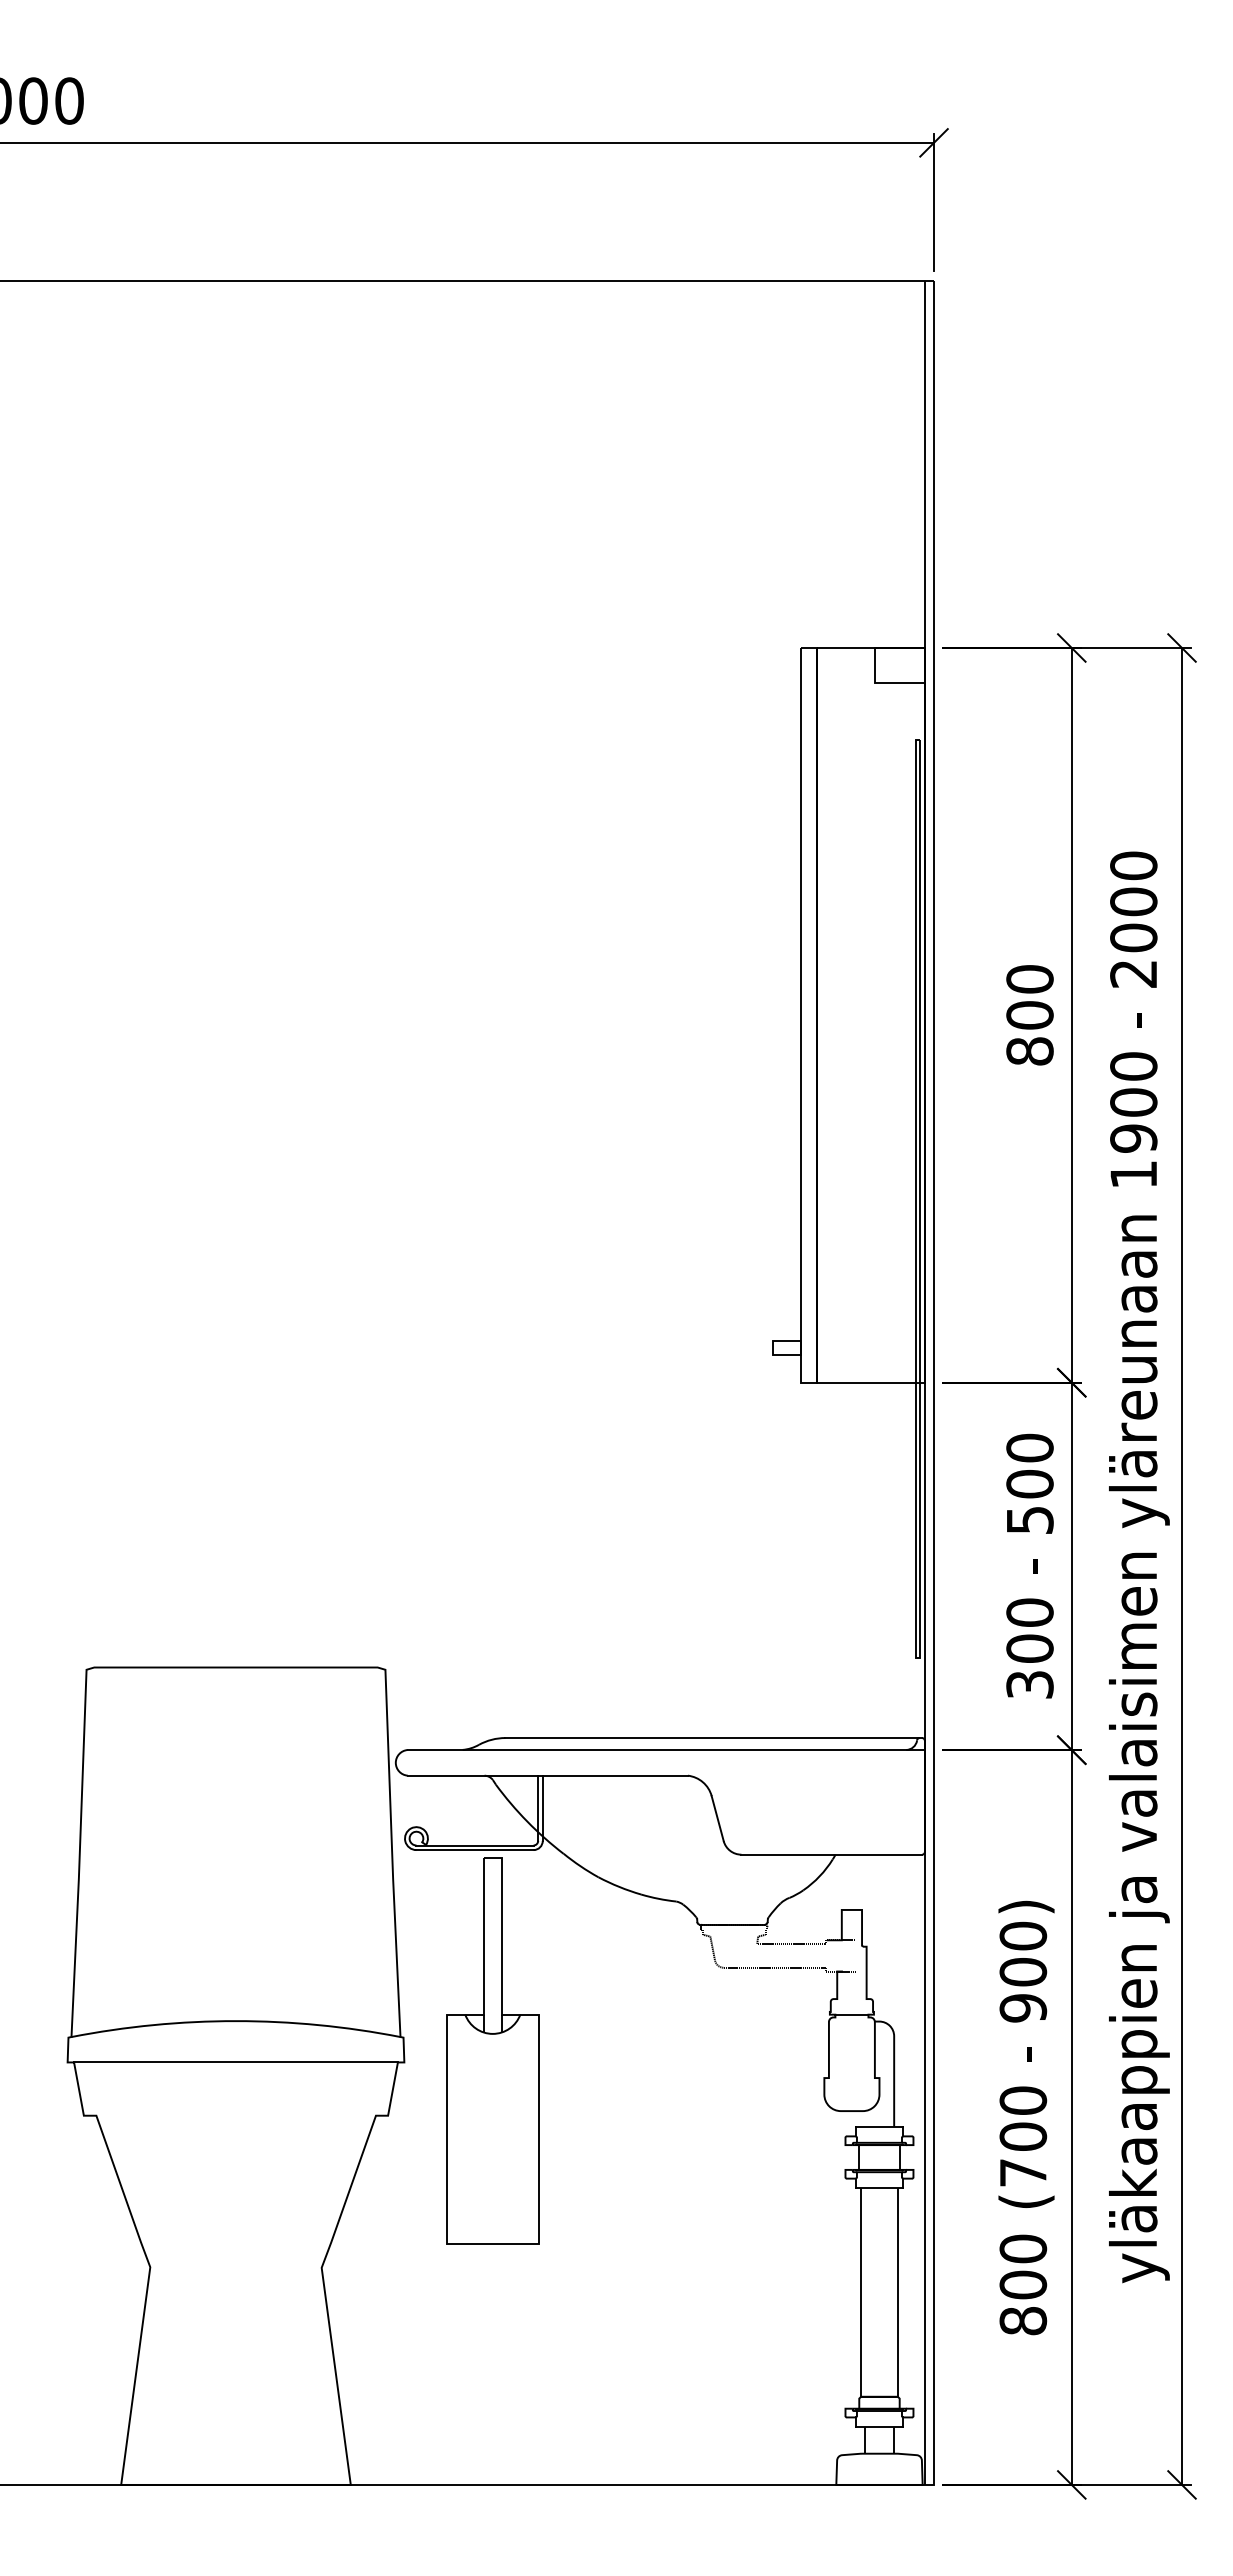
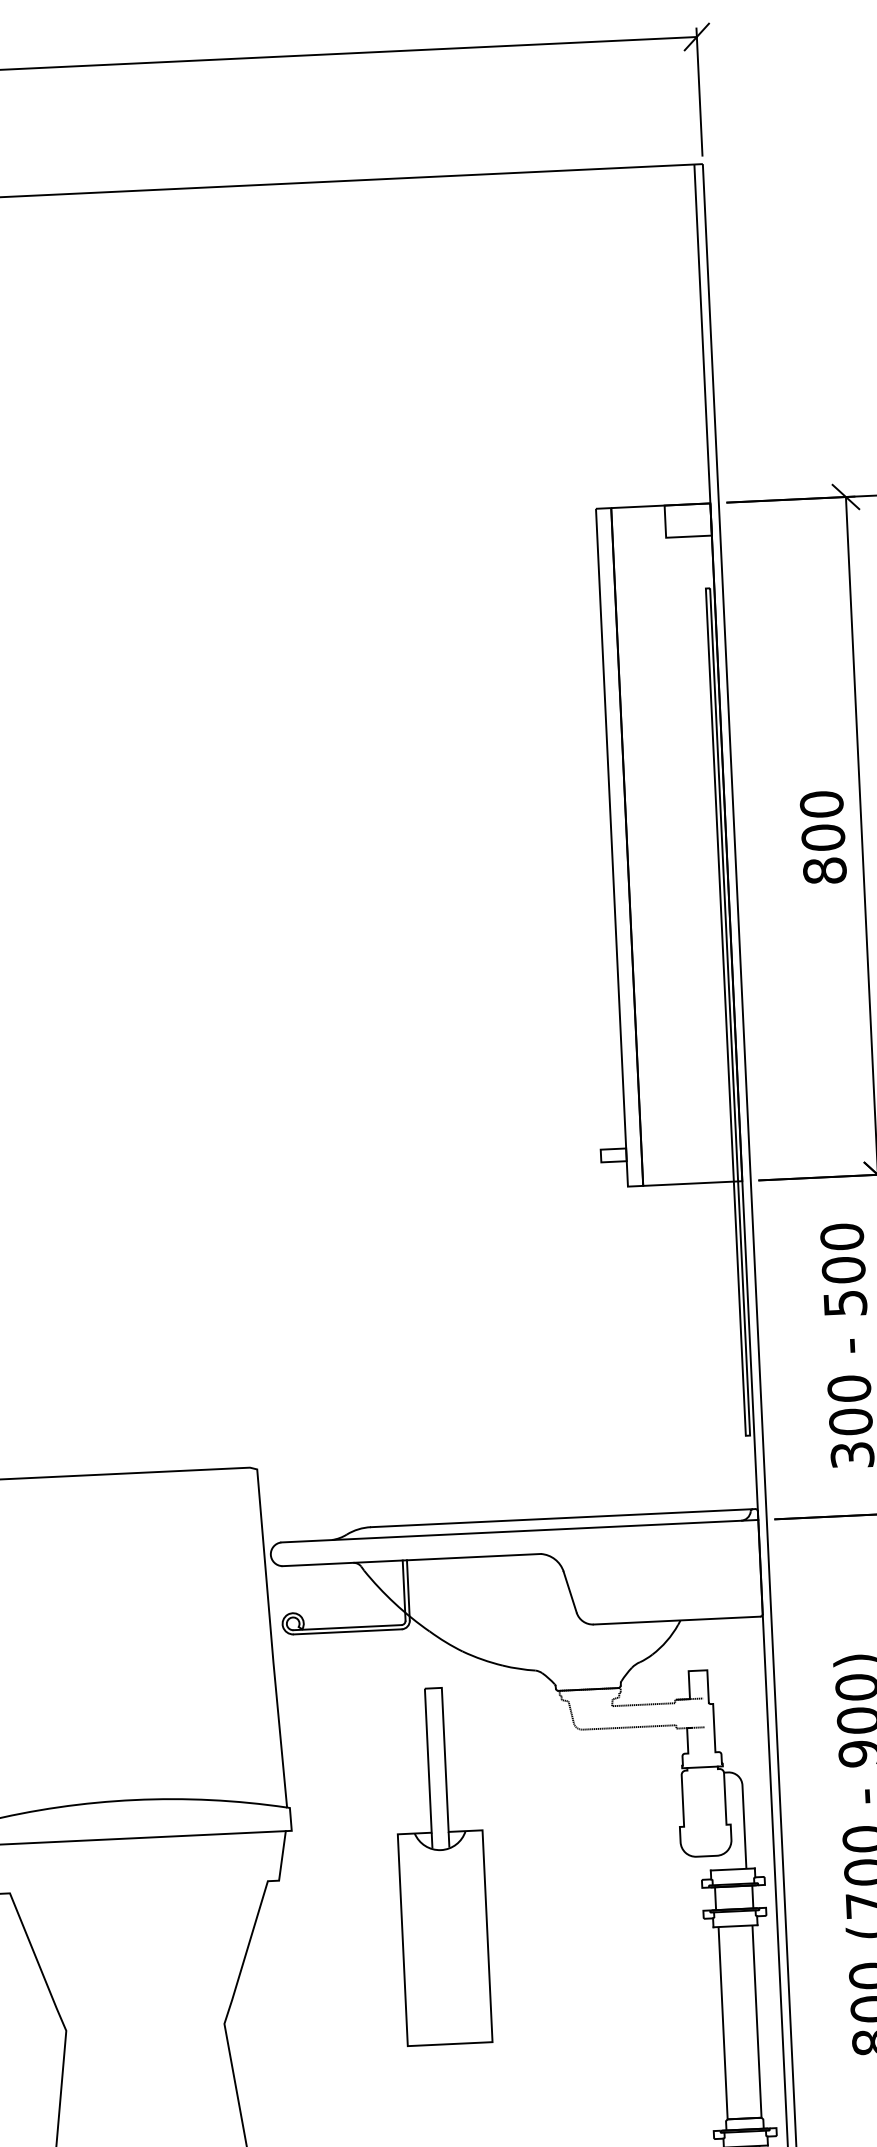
part: (492, 2050) -> (441, 1865), moved

